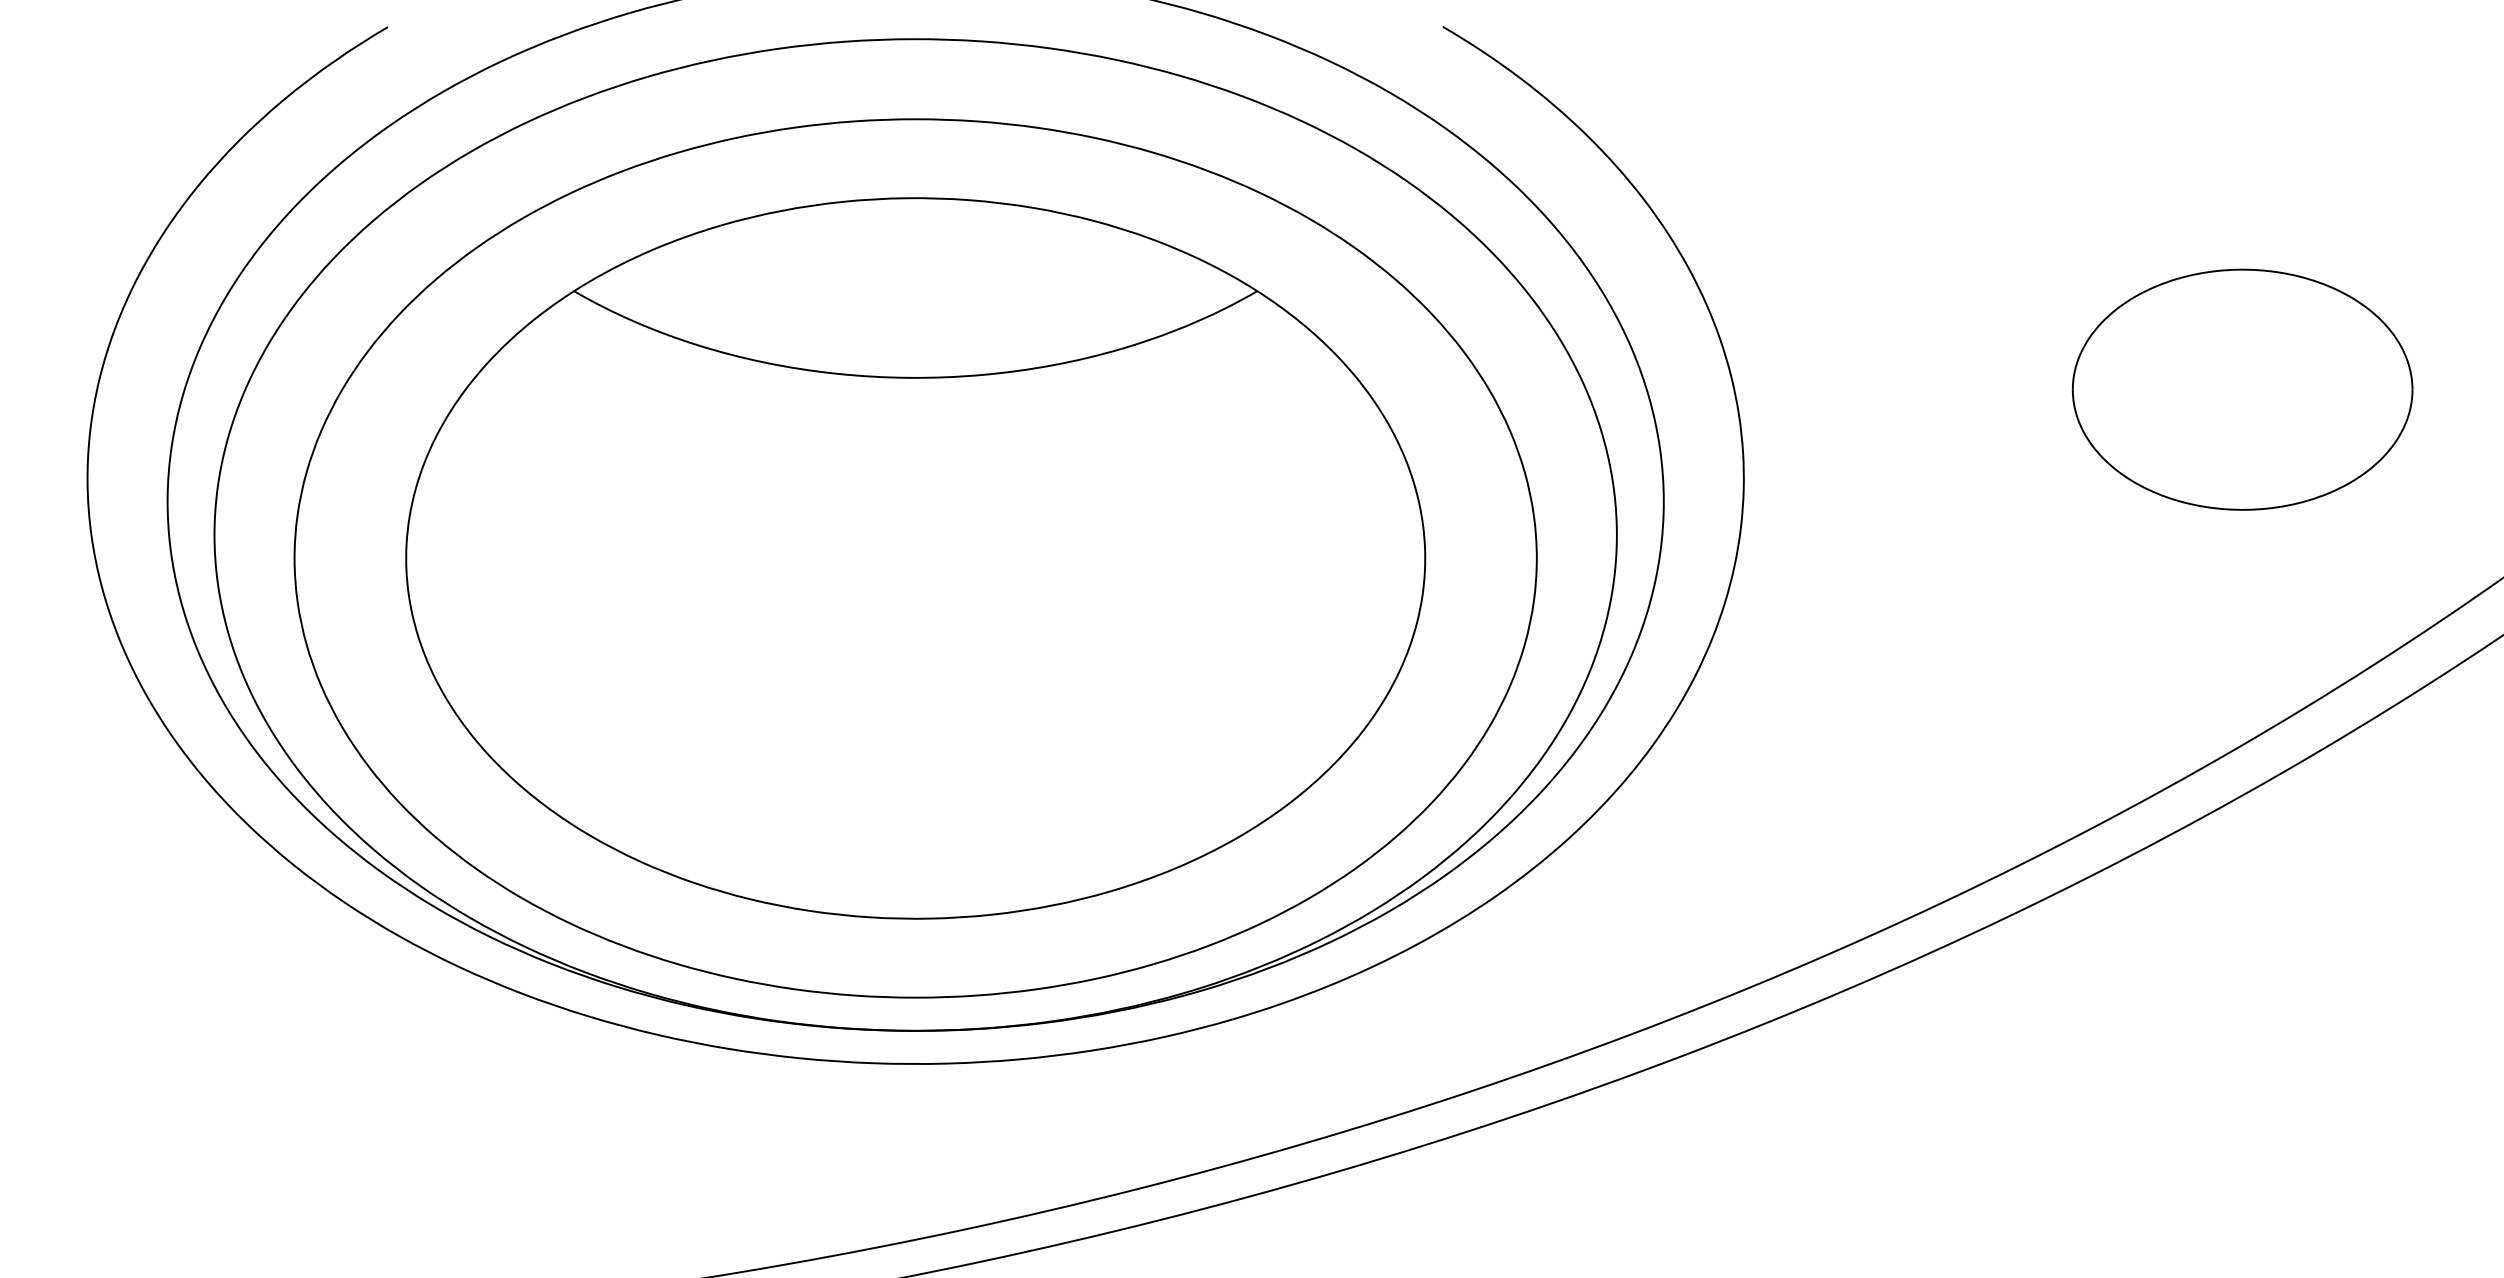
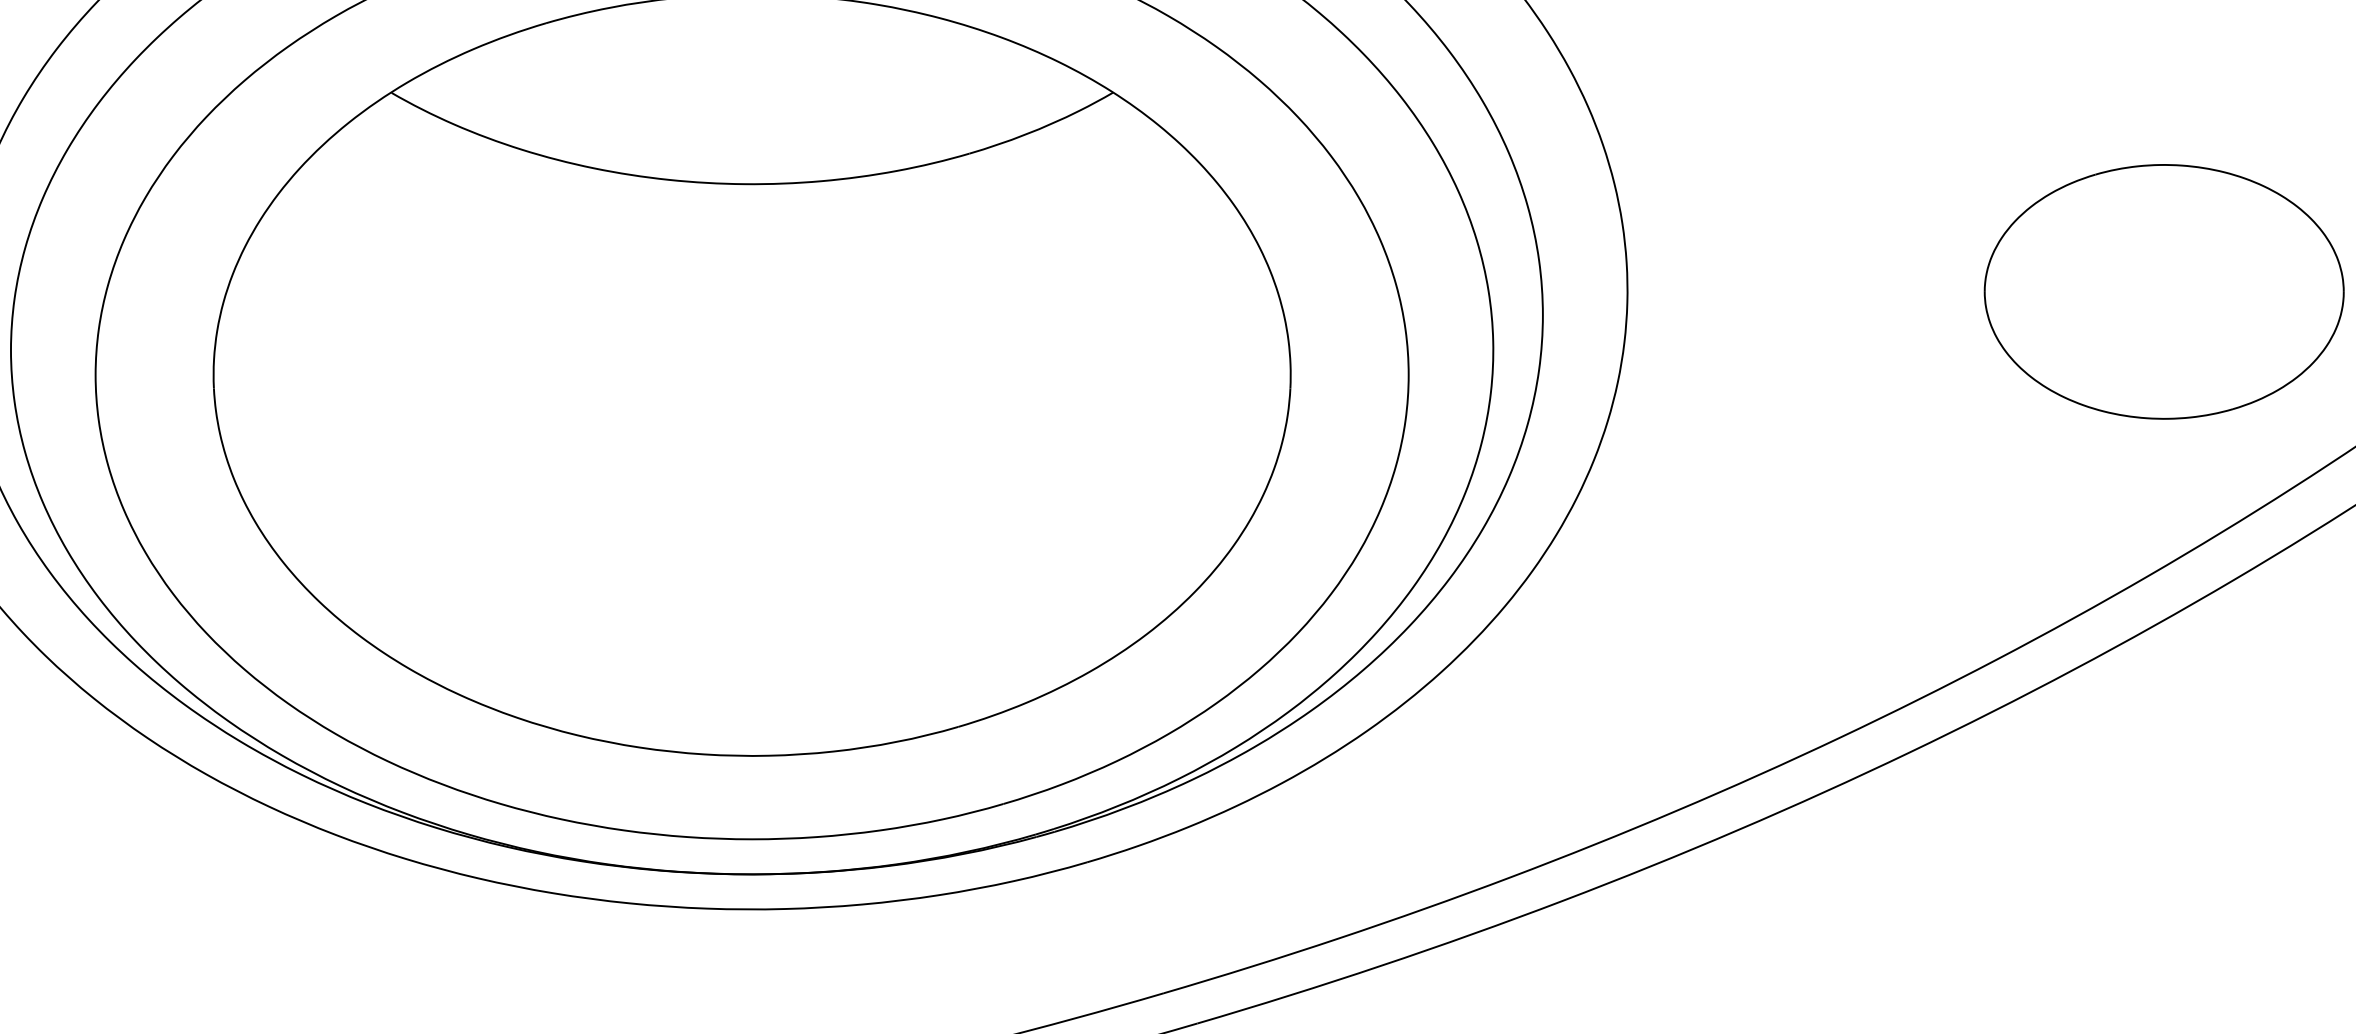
part: (2242, 389) -> (2164, 291), moved

